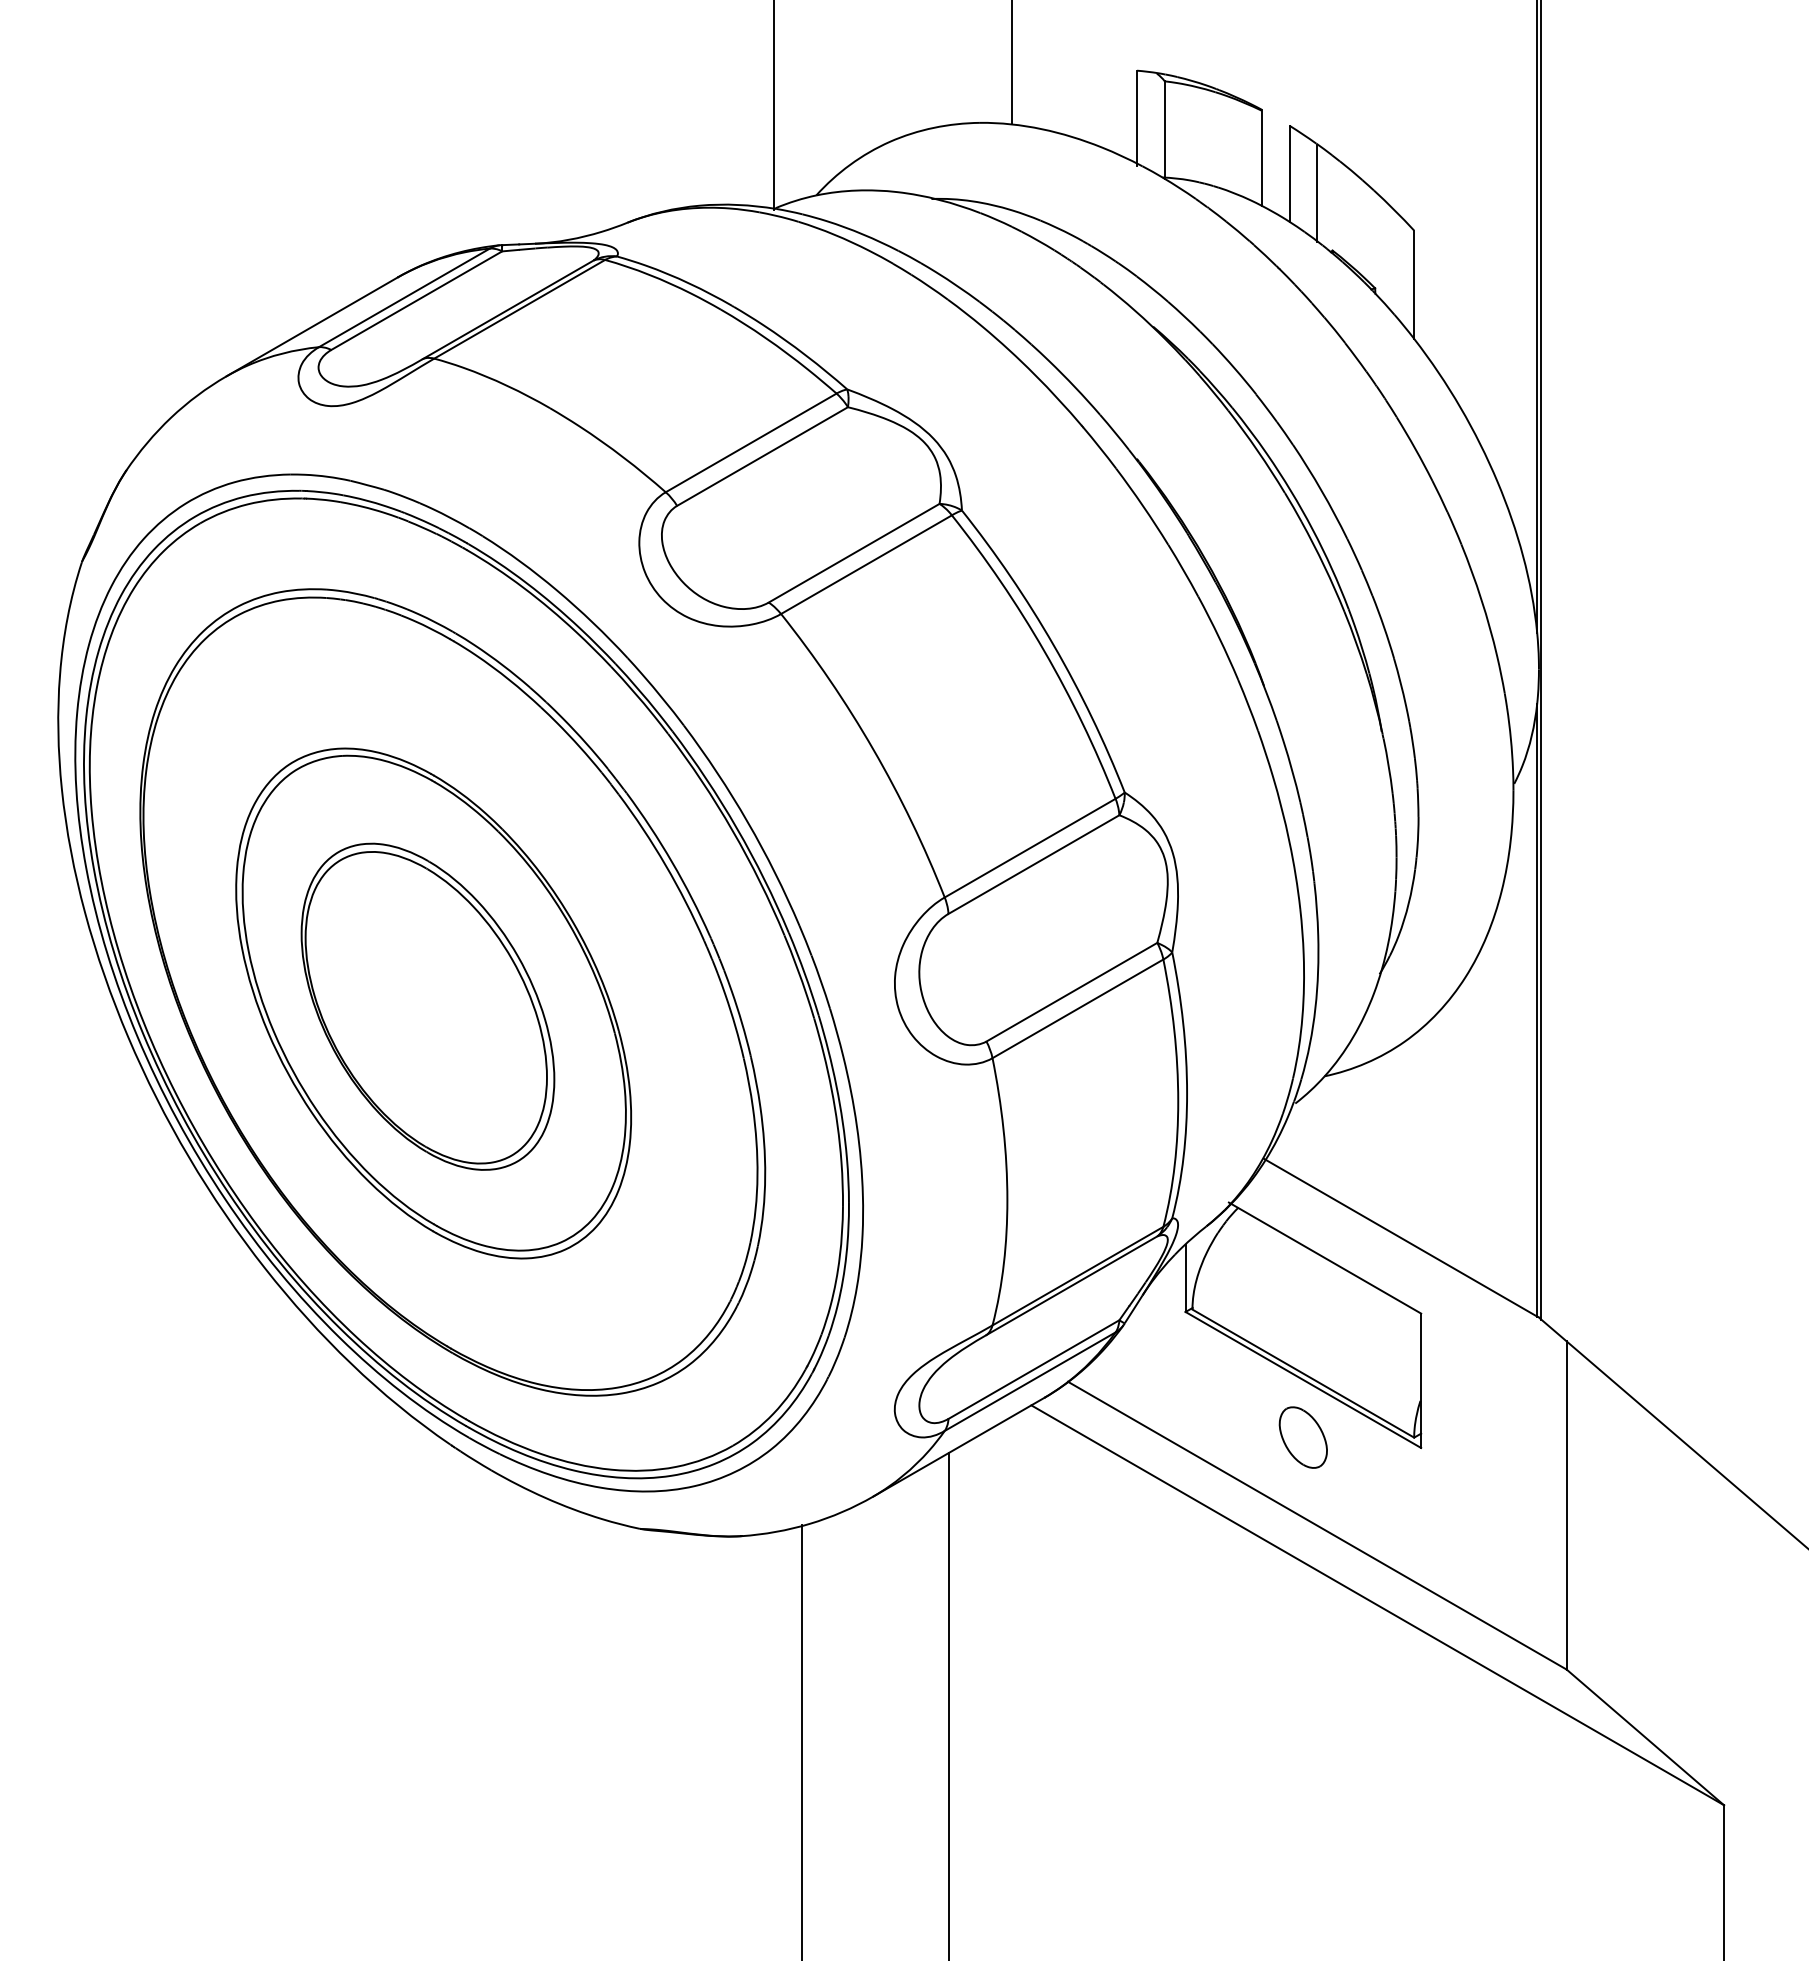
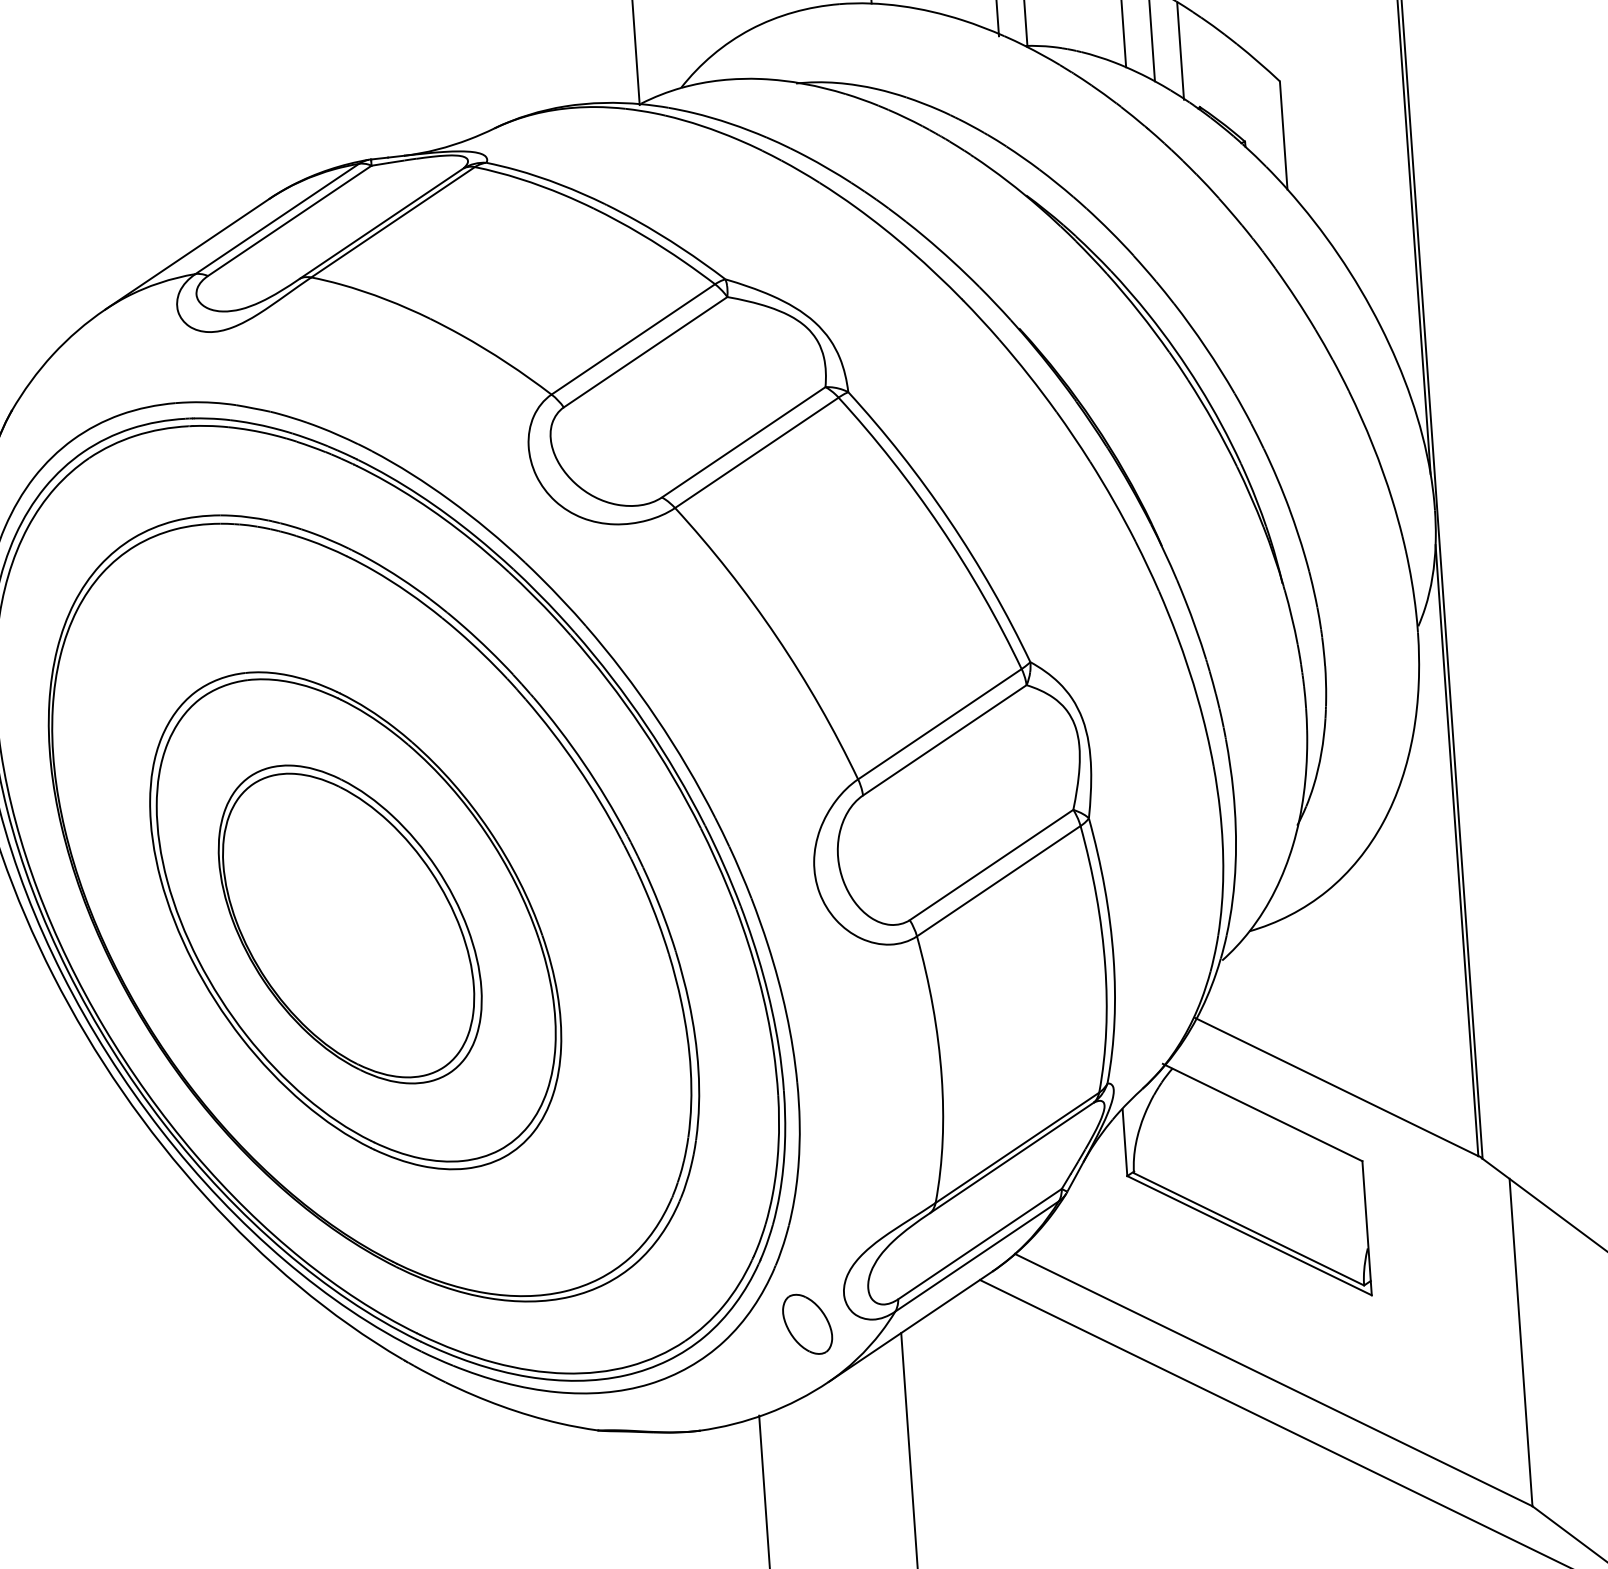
part: (1302, 1437) -> (806, 1324), moved

